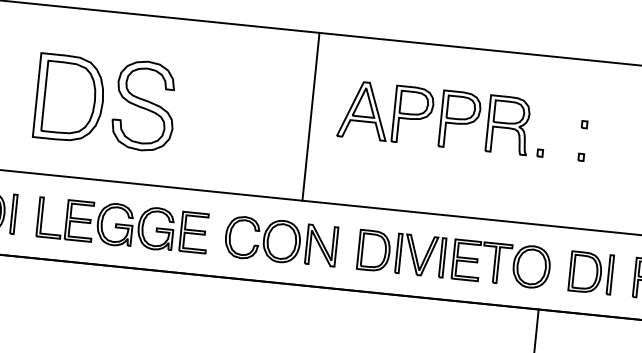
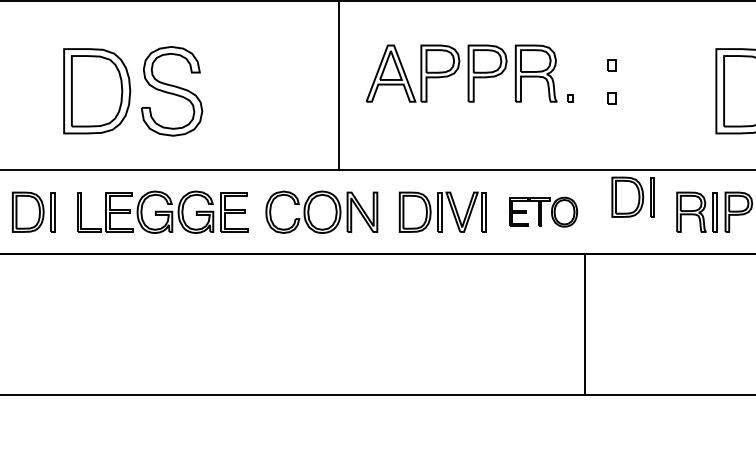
part: (584, 124) -> (611, 65), size x1.6
part: (580, 157) -> (611, 98), size x1.6
part: (501, 263) -> (543, 211), size x0.7
part: (590, 272) -> (632, 196), moved

